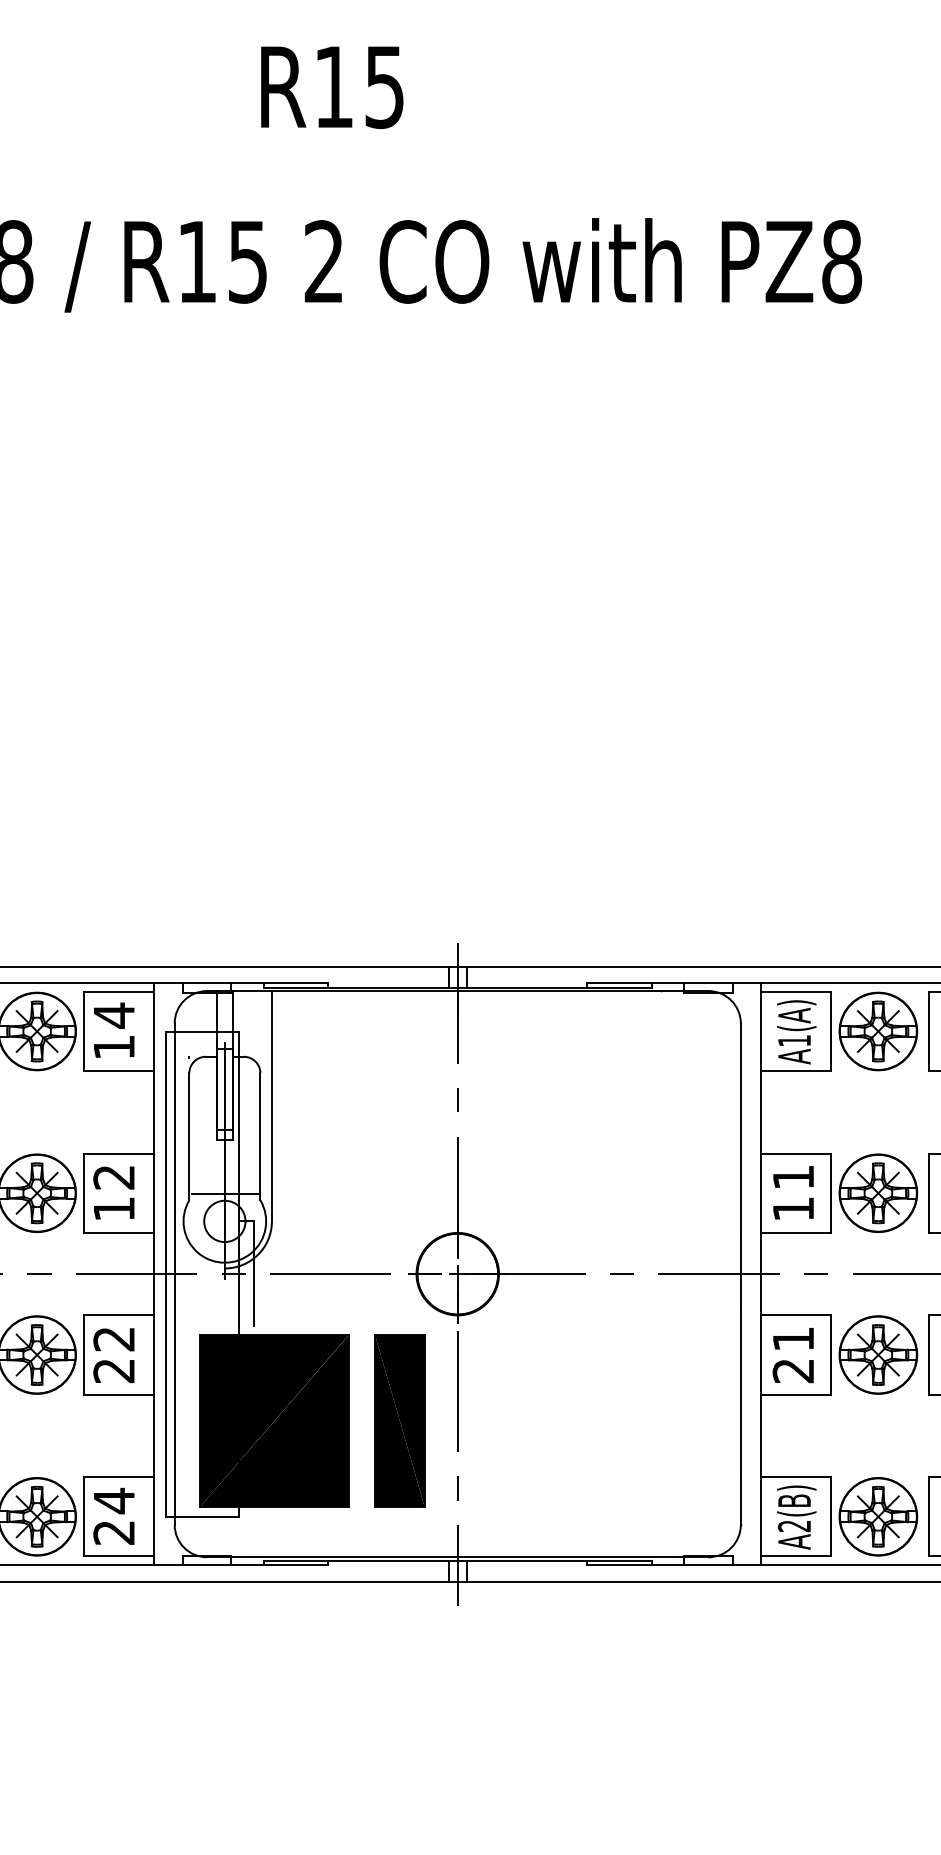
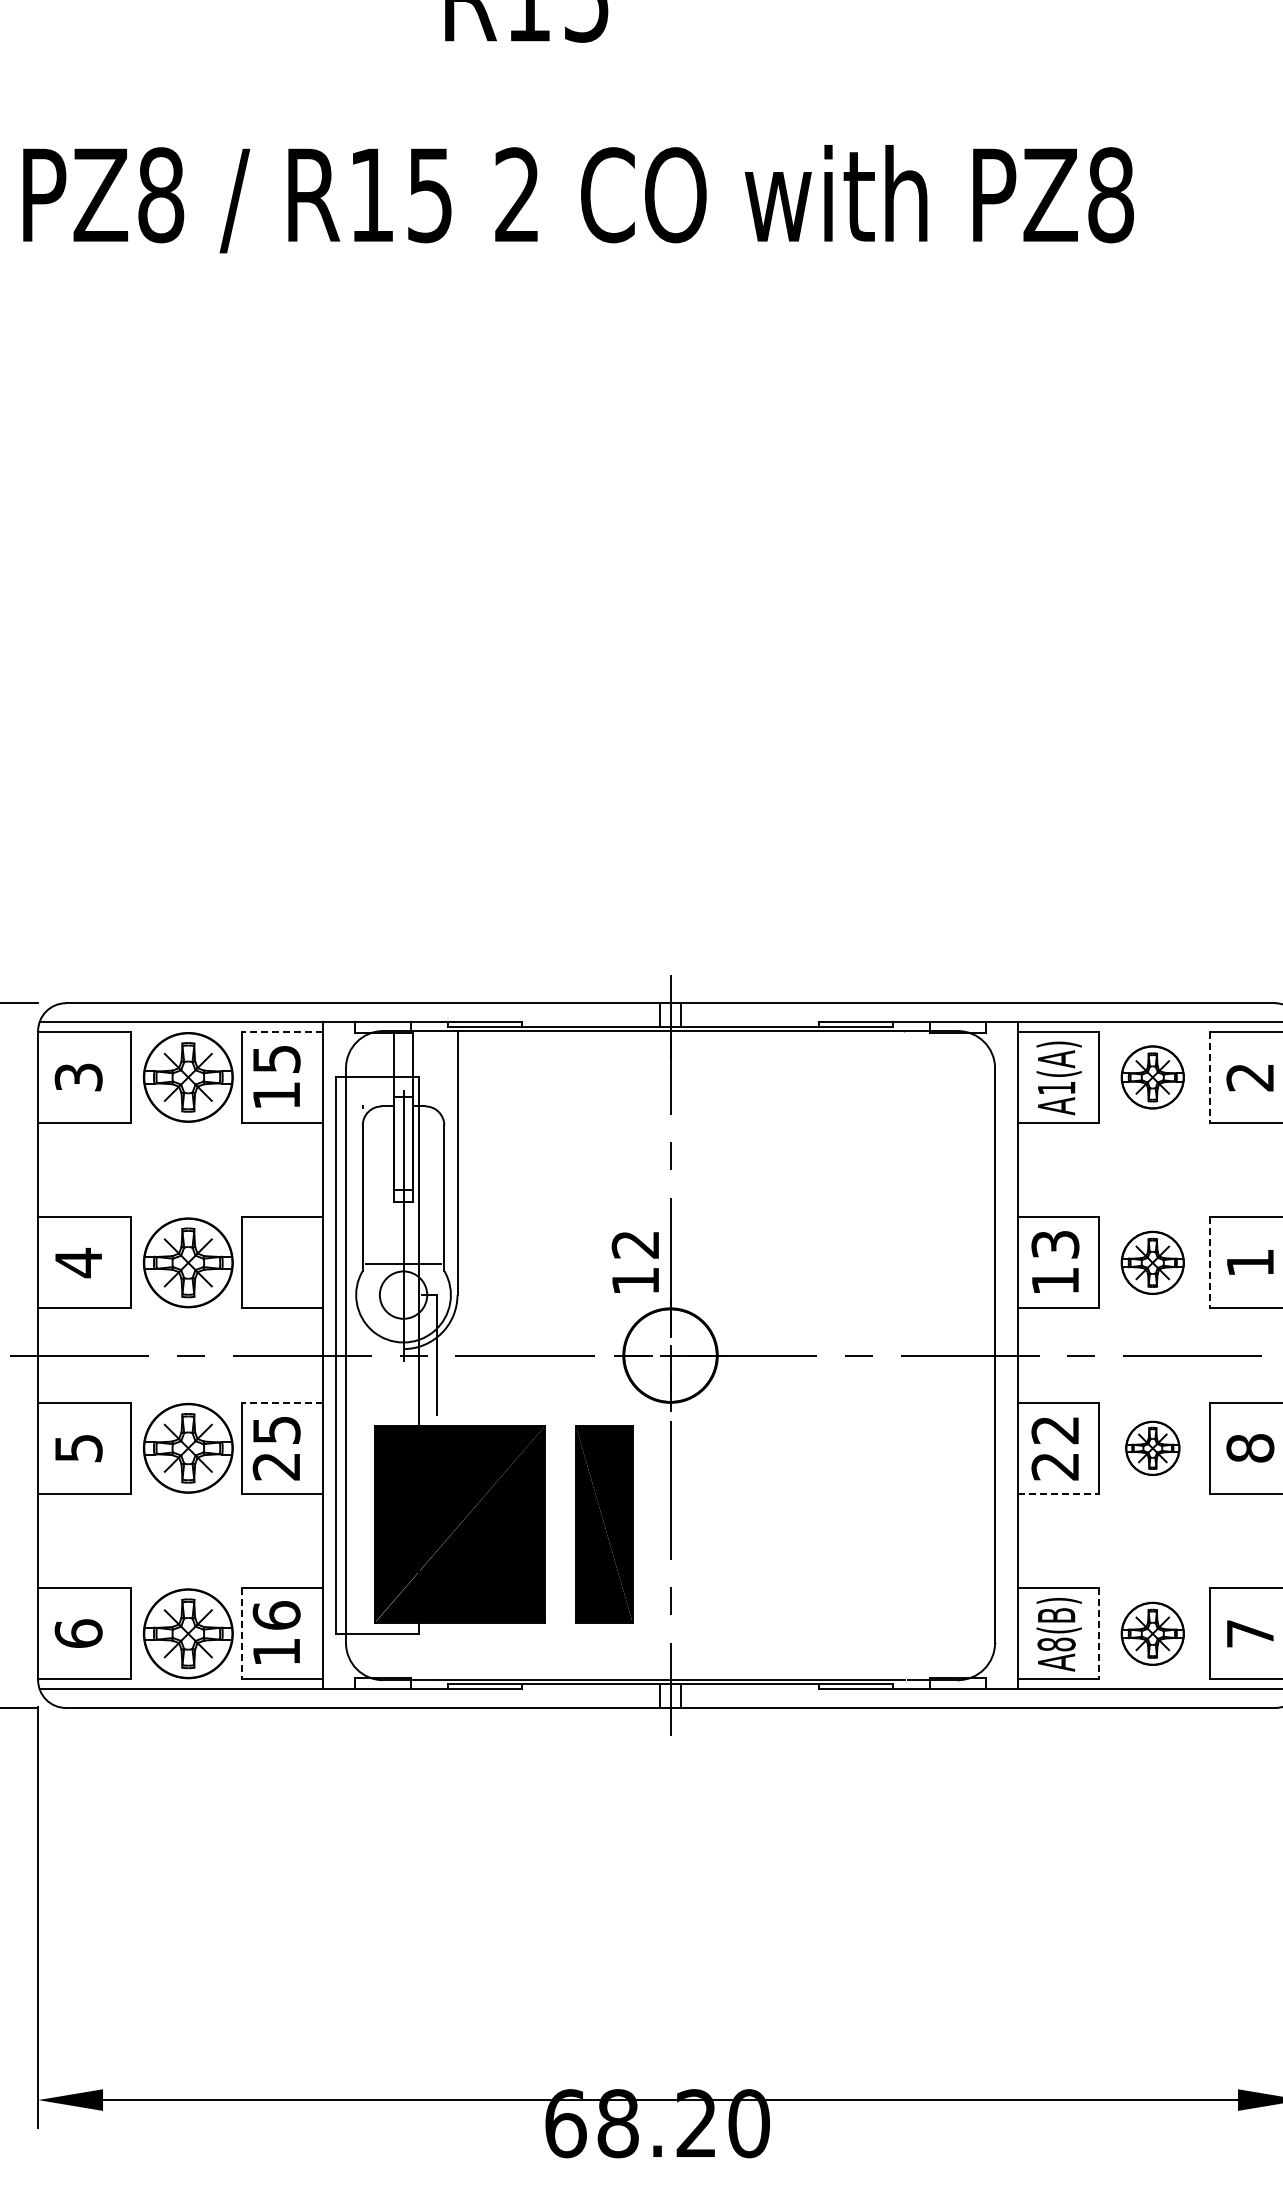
line: (118, 992) -> (281, 1032), solid -> dashed
text: (114, 1015) -> (276, 1059), 14 -> 15
part: (878, 1031) -> (1152, 1077), size x0.7
line: (928, 1031) -> (1210, 1077), solid -> dashed
text: (793, 1177) -> (1055, 1244), 11 -> 13
text: (113, 1192) -> (634, 1262), moved
part: (878, 1192) -> (1152, 1262), size x0.7
line: (928, 1193) -> (1210, 1263), solid -> dashed
line: (118, 1315) -> (281, 1402), solid -> dashed
text: (114, 1339) -> (276, 1430), 22 -> 25
text: (792, 1339) -> (1054, 1430), 21 -> 22
part: (878, 1355) -> (1152, 1448), size x0.6
line: (797, 1394) -> (1059, 1493), solid -> dashed
text: (114, 1515) -> (276, 1632), 24 -> 16
part: (878, 1516) -> (1152, 1633), size x0.7
line: (84, 1517) -> (242, 1634), solid -> dashed
line: (831, 1517) -> (1098, 1634), solid -> dashed
text: (794, 1526) -> (1056, 1644), A2(B) -> A8(B)

